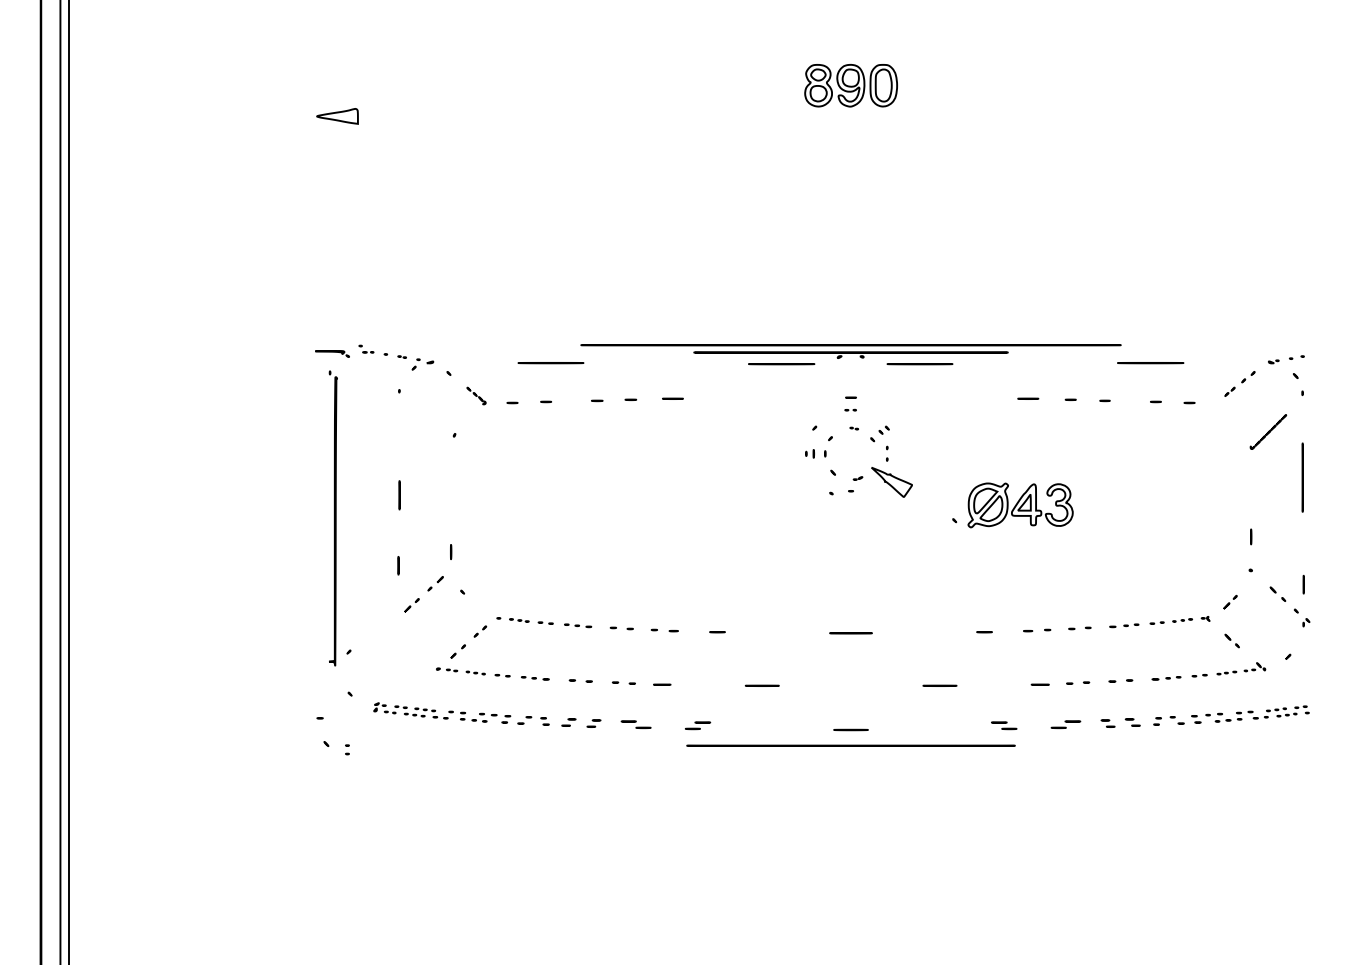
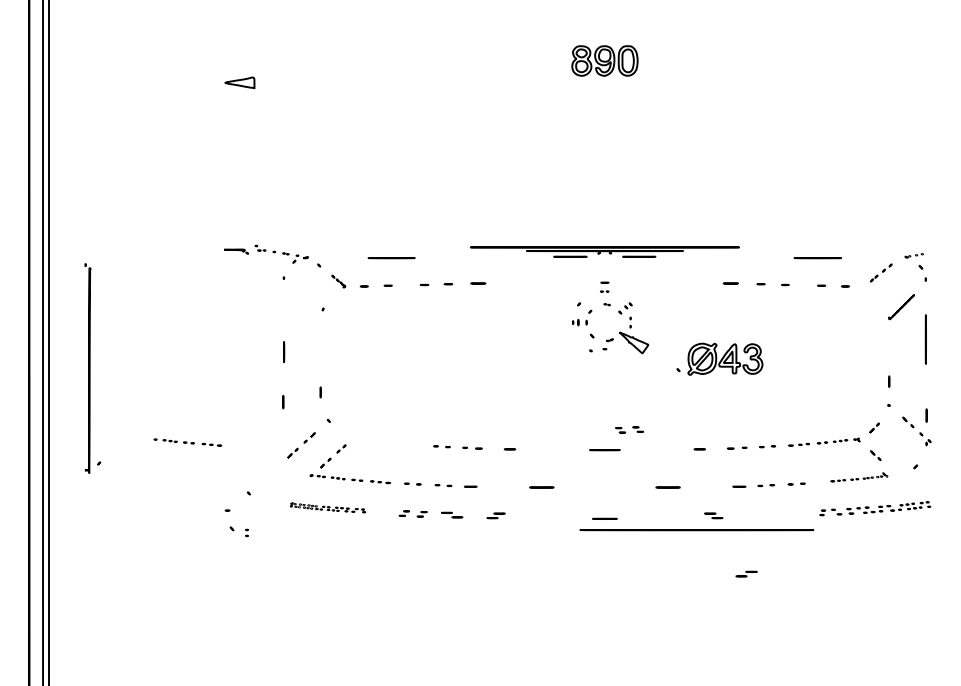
part: (850, 353) -> (604, 251), size x0.7
part: (1285, 359) -> (913, 255), size x0.7
part: (339, 518) -> (92, 368), moved
part: (424, 594) -> (301, 445), moved
part: (543, 622) -> (187, 442), moved
part: (1209, 671) -> (859, 477), size x0.7
part: (460, 713) -> (327, 507), size x0.6
part: (1120, 722) -> (629, 429), moved
part: (1065, 723) -> (746, 573), moved
line: (850, 746) -> (696, 530), moved

